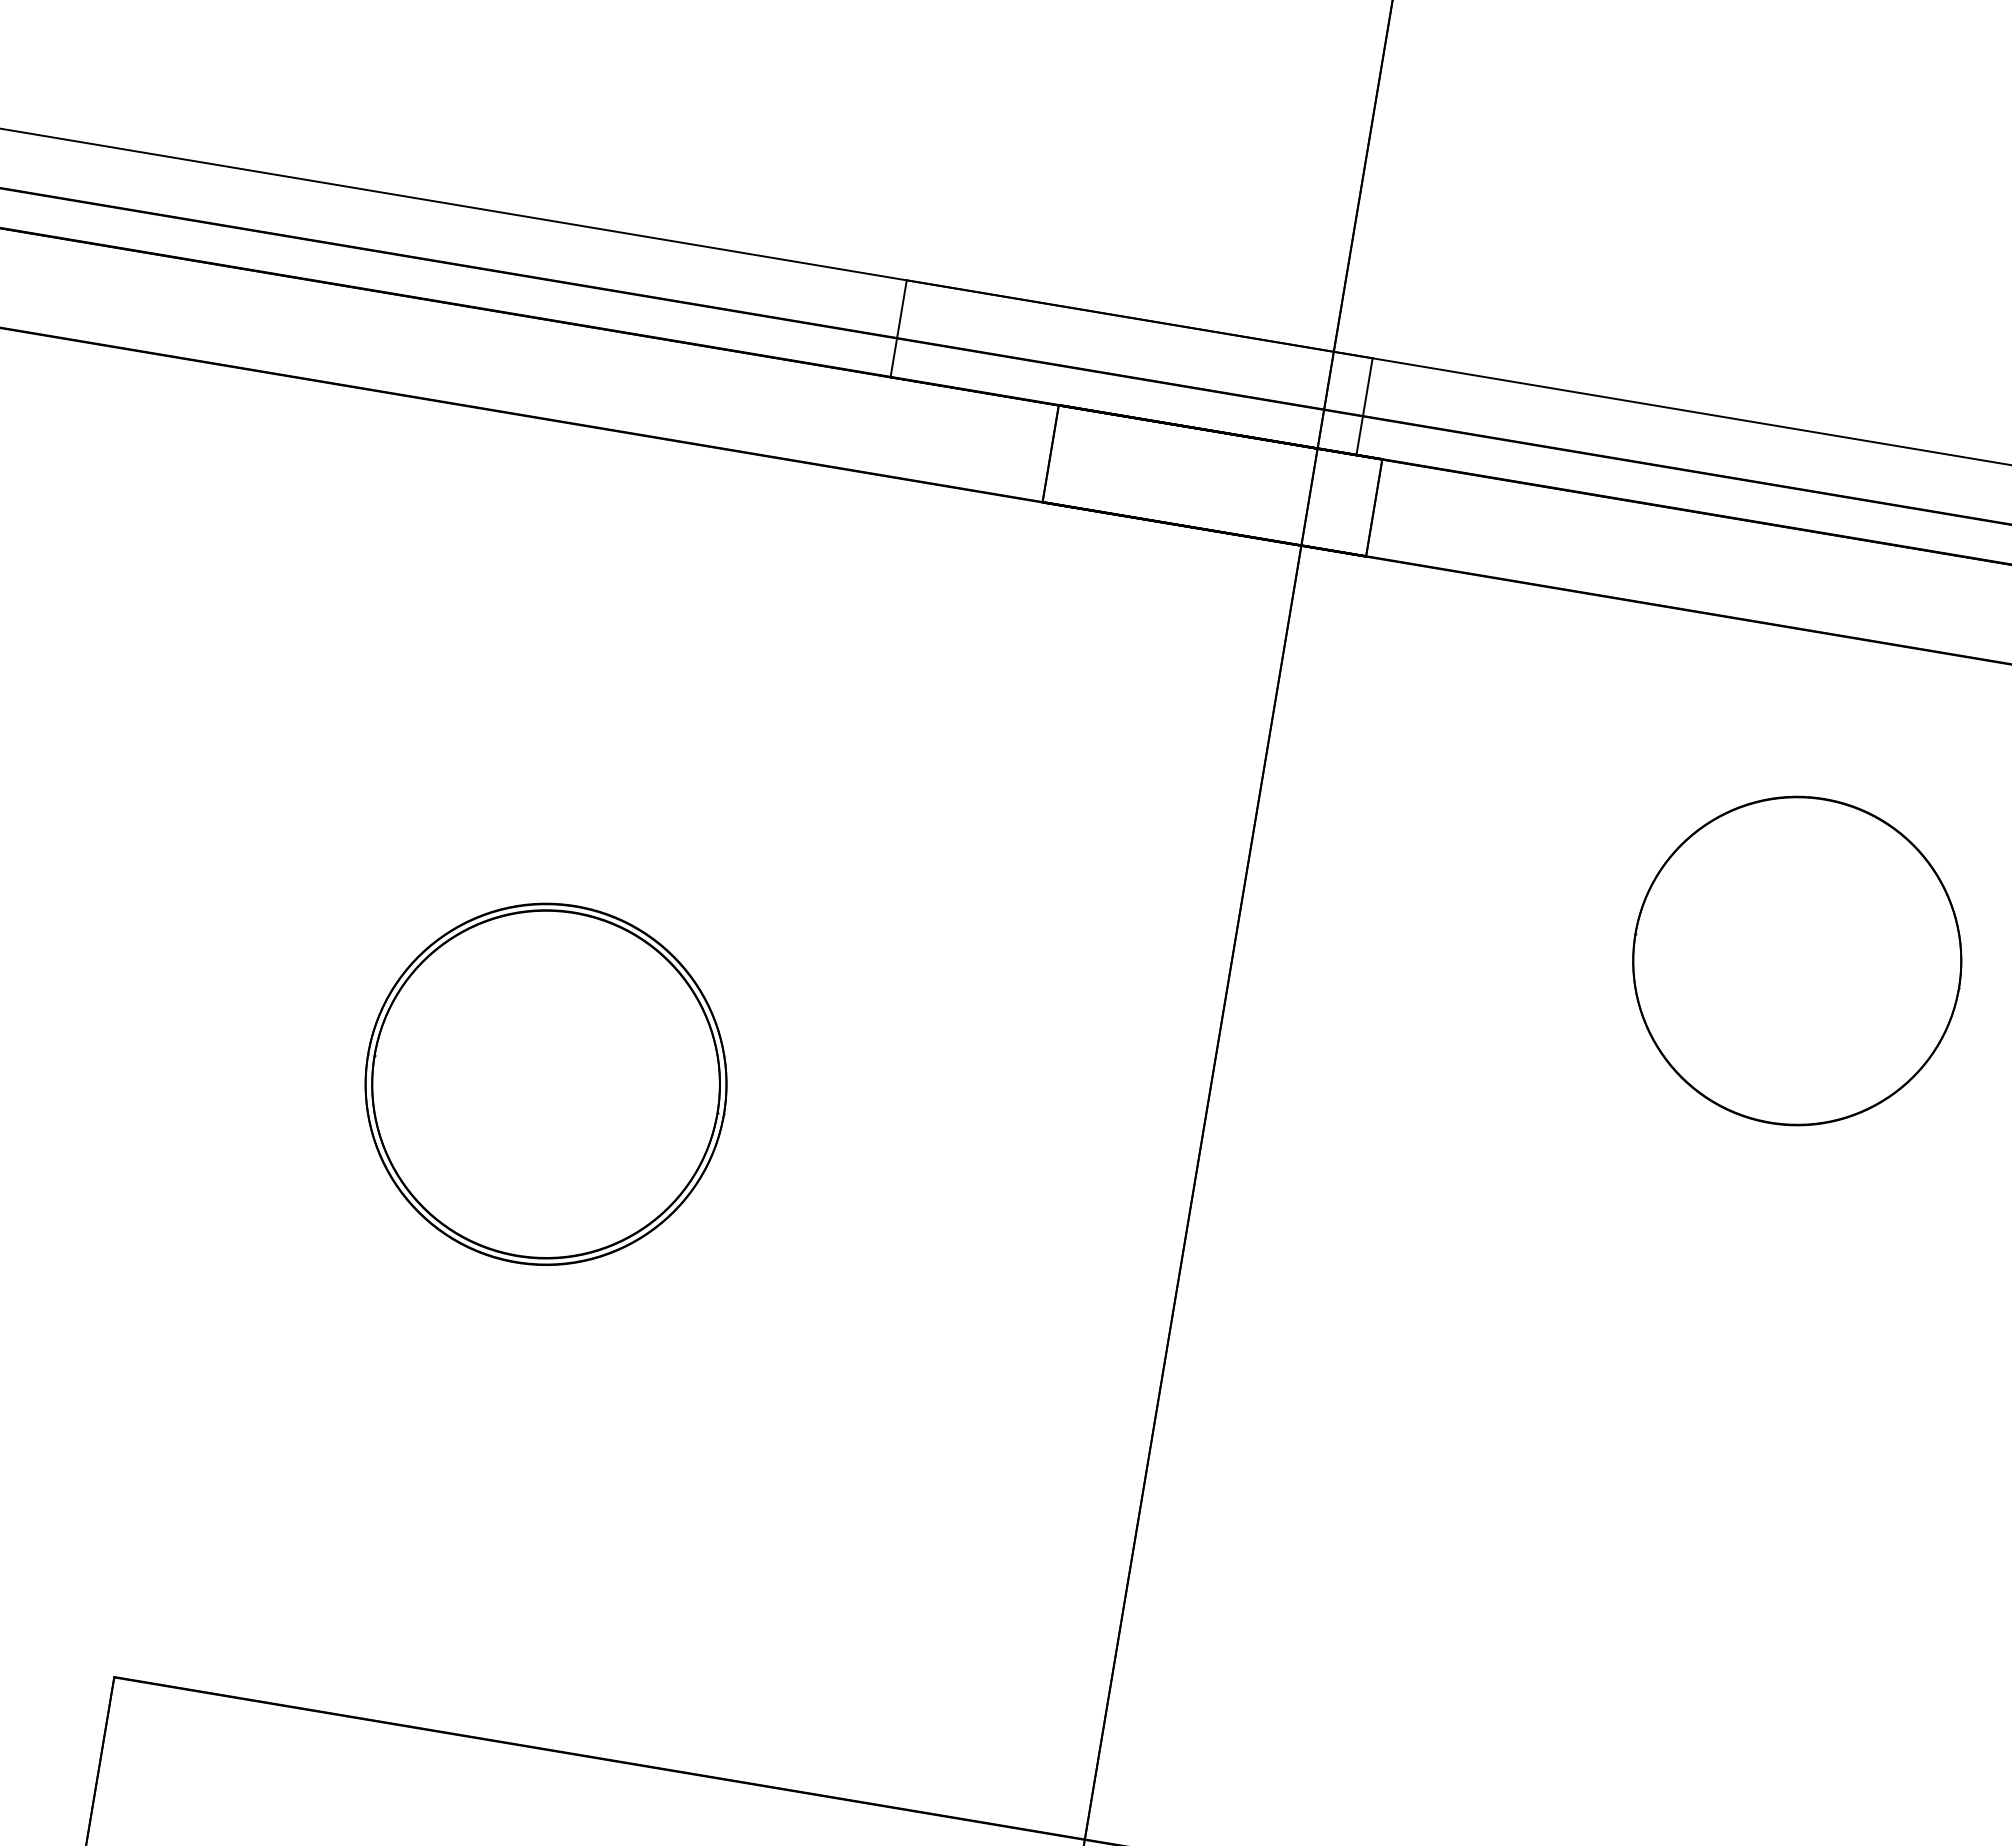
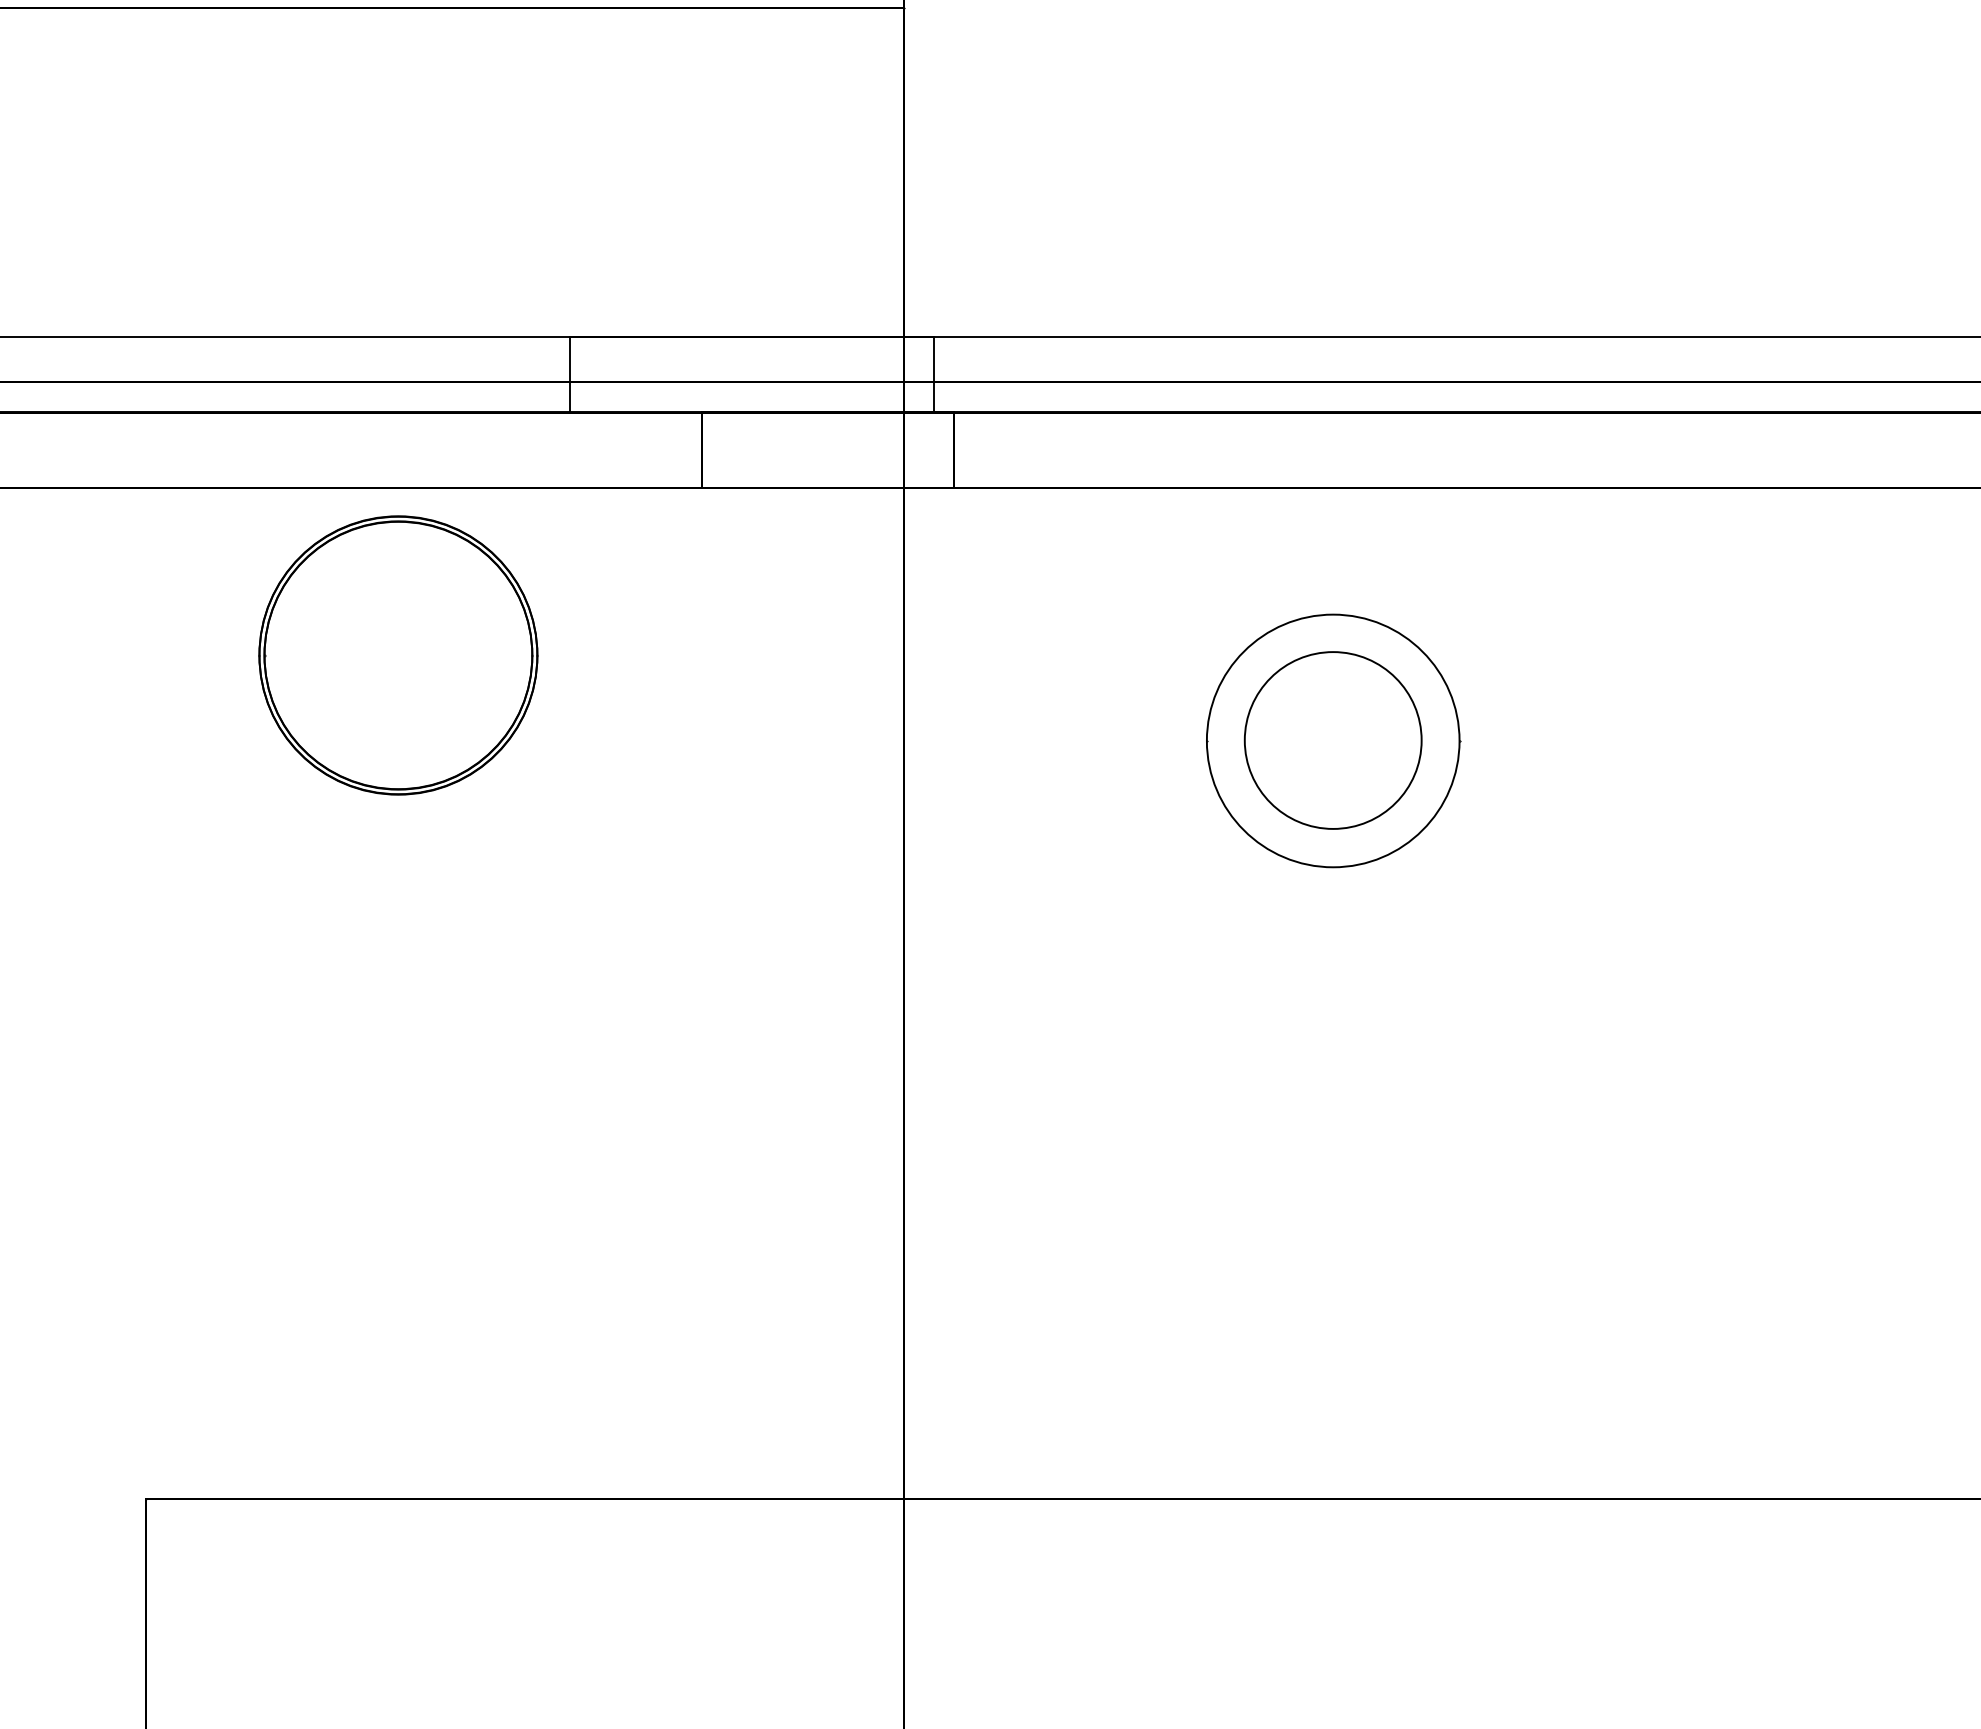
circle: (1796, 960) -> (1332, 740), size x0.7
part: (546, 1084) -> (398, 655), moved

